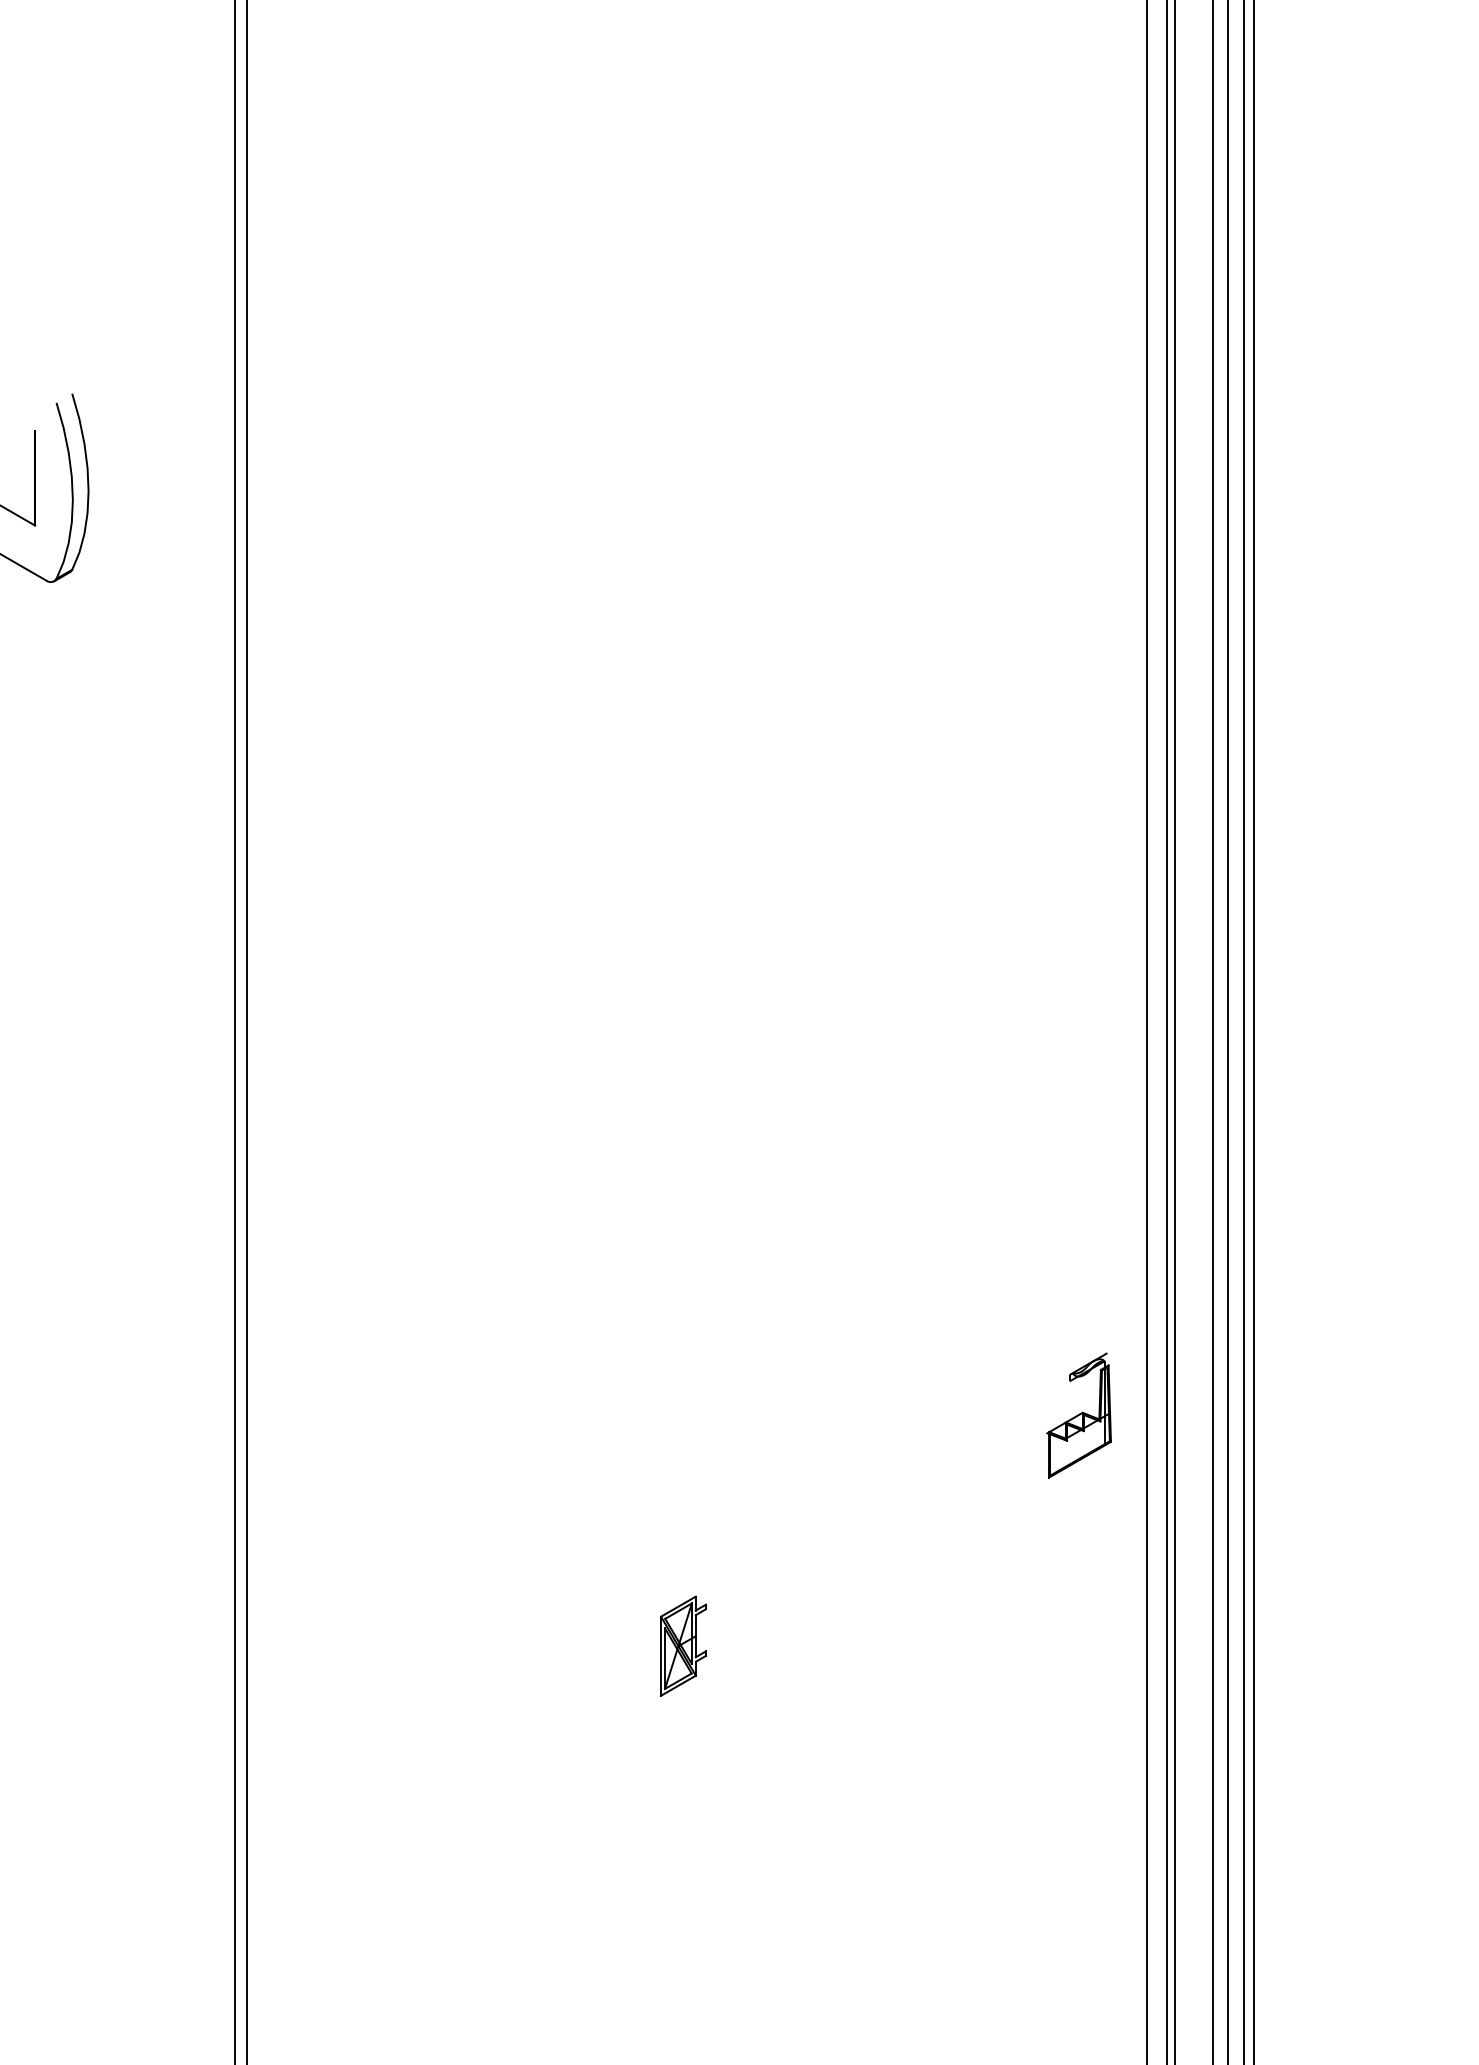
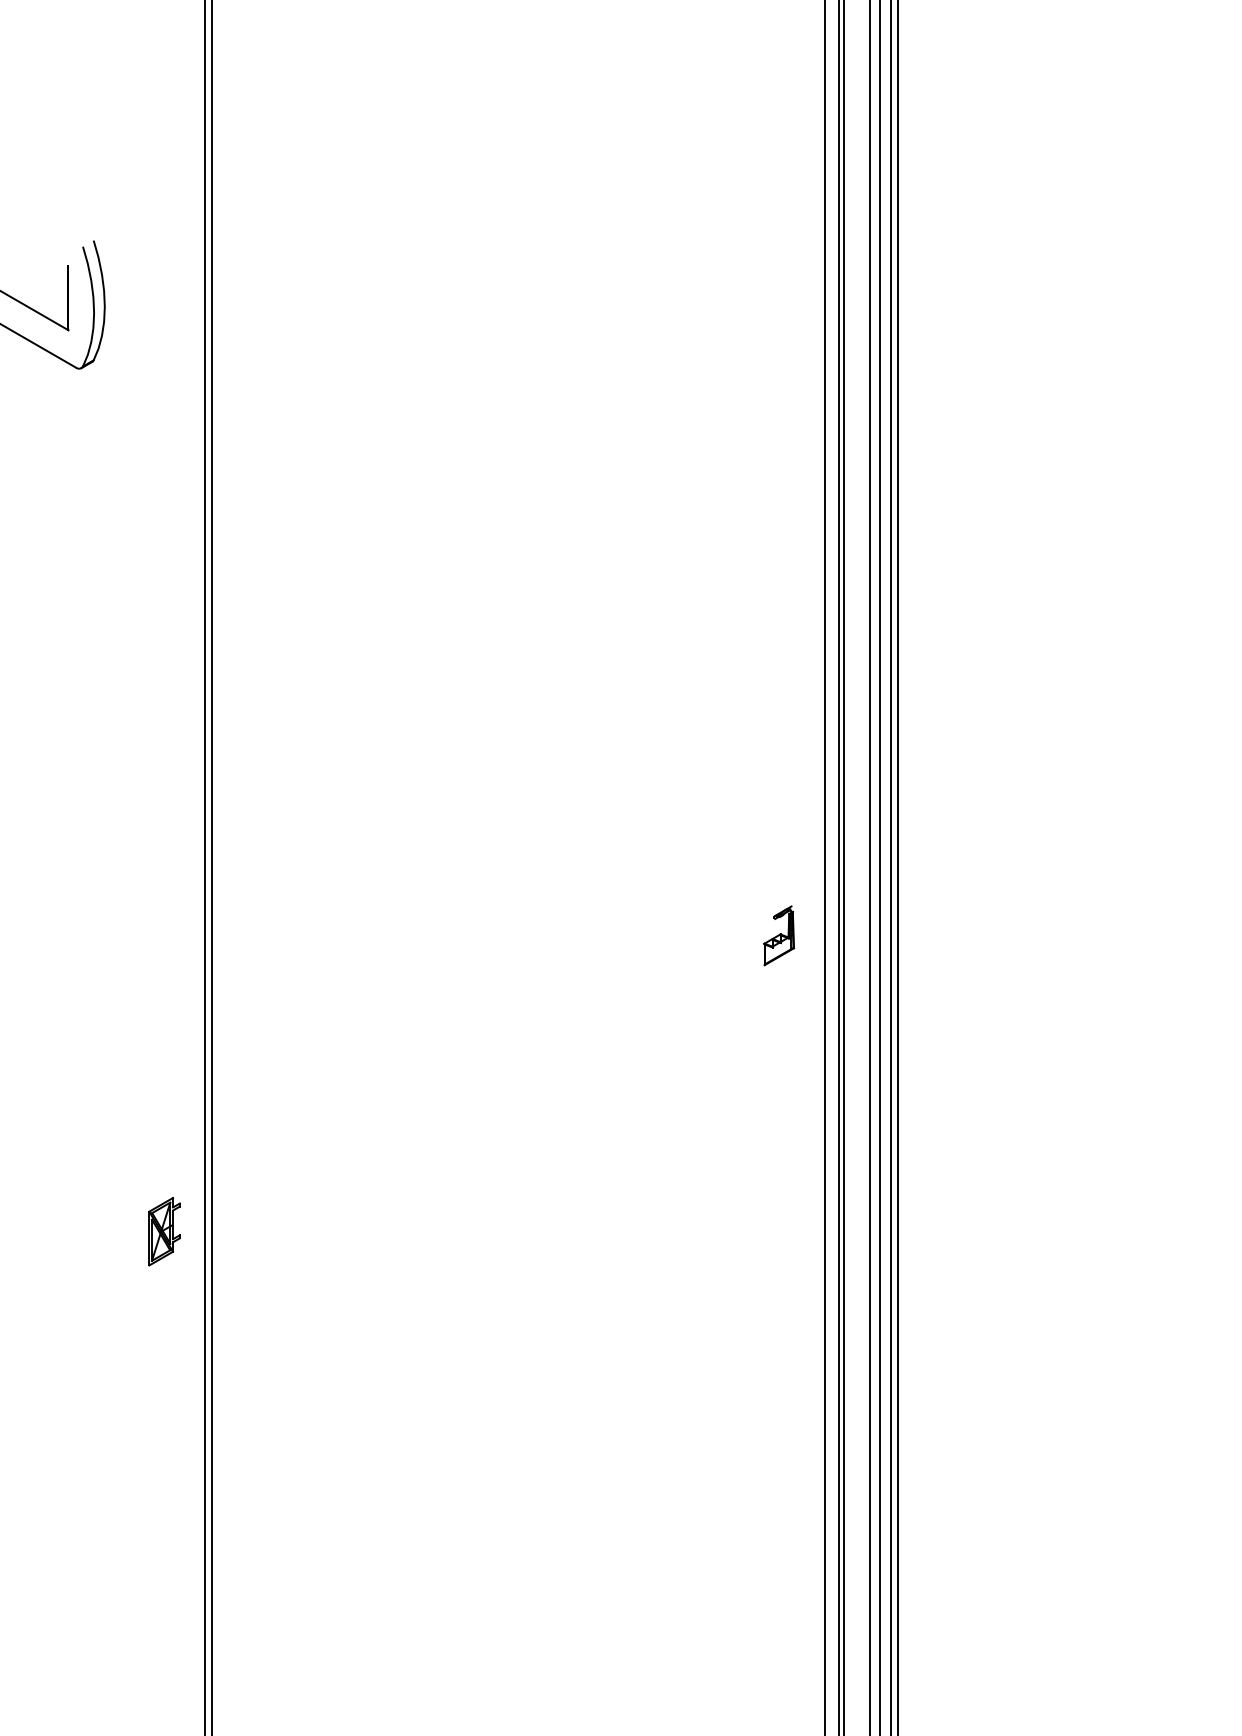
part: (1078, 1415) -> (778, 935), size x0.7
part: (683, 1645) -> (164, 1231), moved

